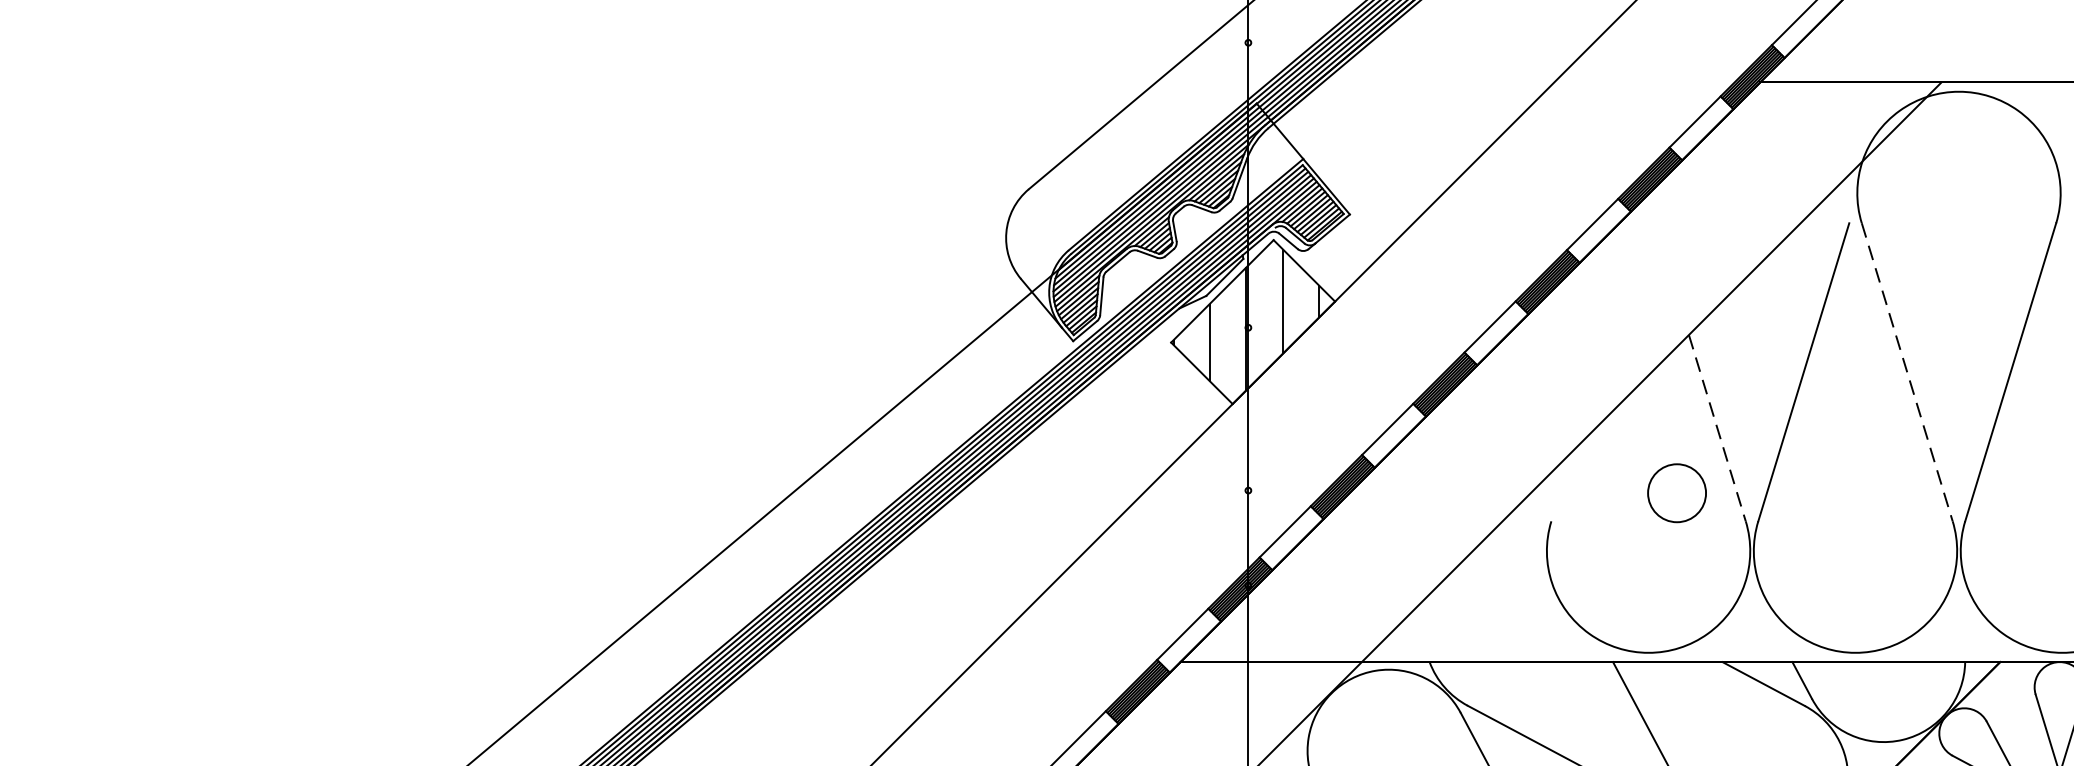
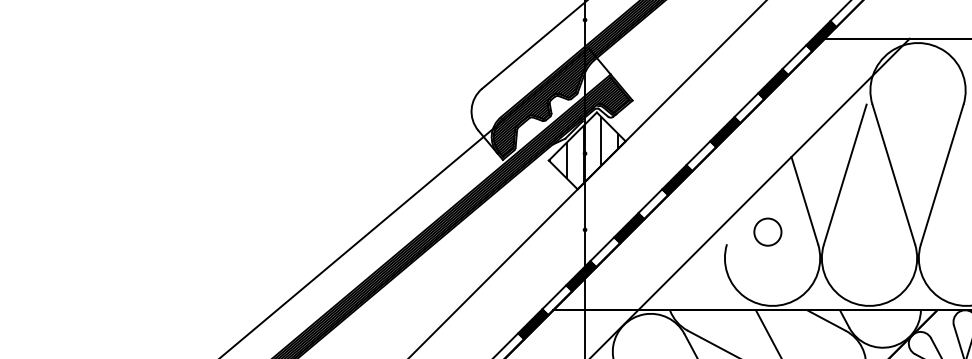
line: (1906, 372) -> (893, 174), dashed -> solid
line: (1716, 427) -> (804, 200), dashed -> solid
circle: (1676, 491) -> (767, 231), moved

